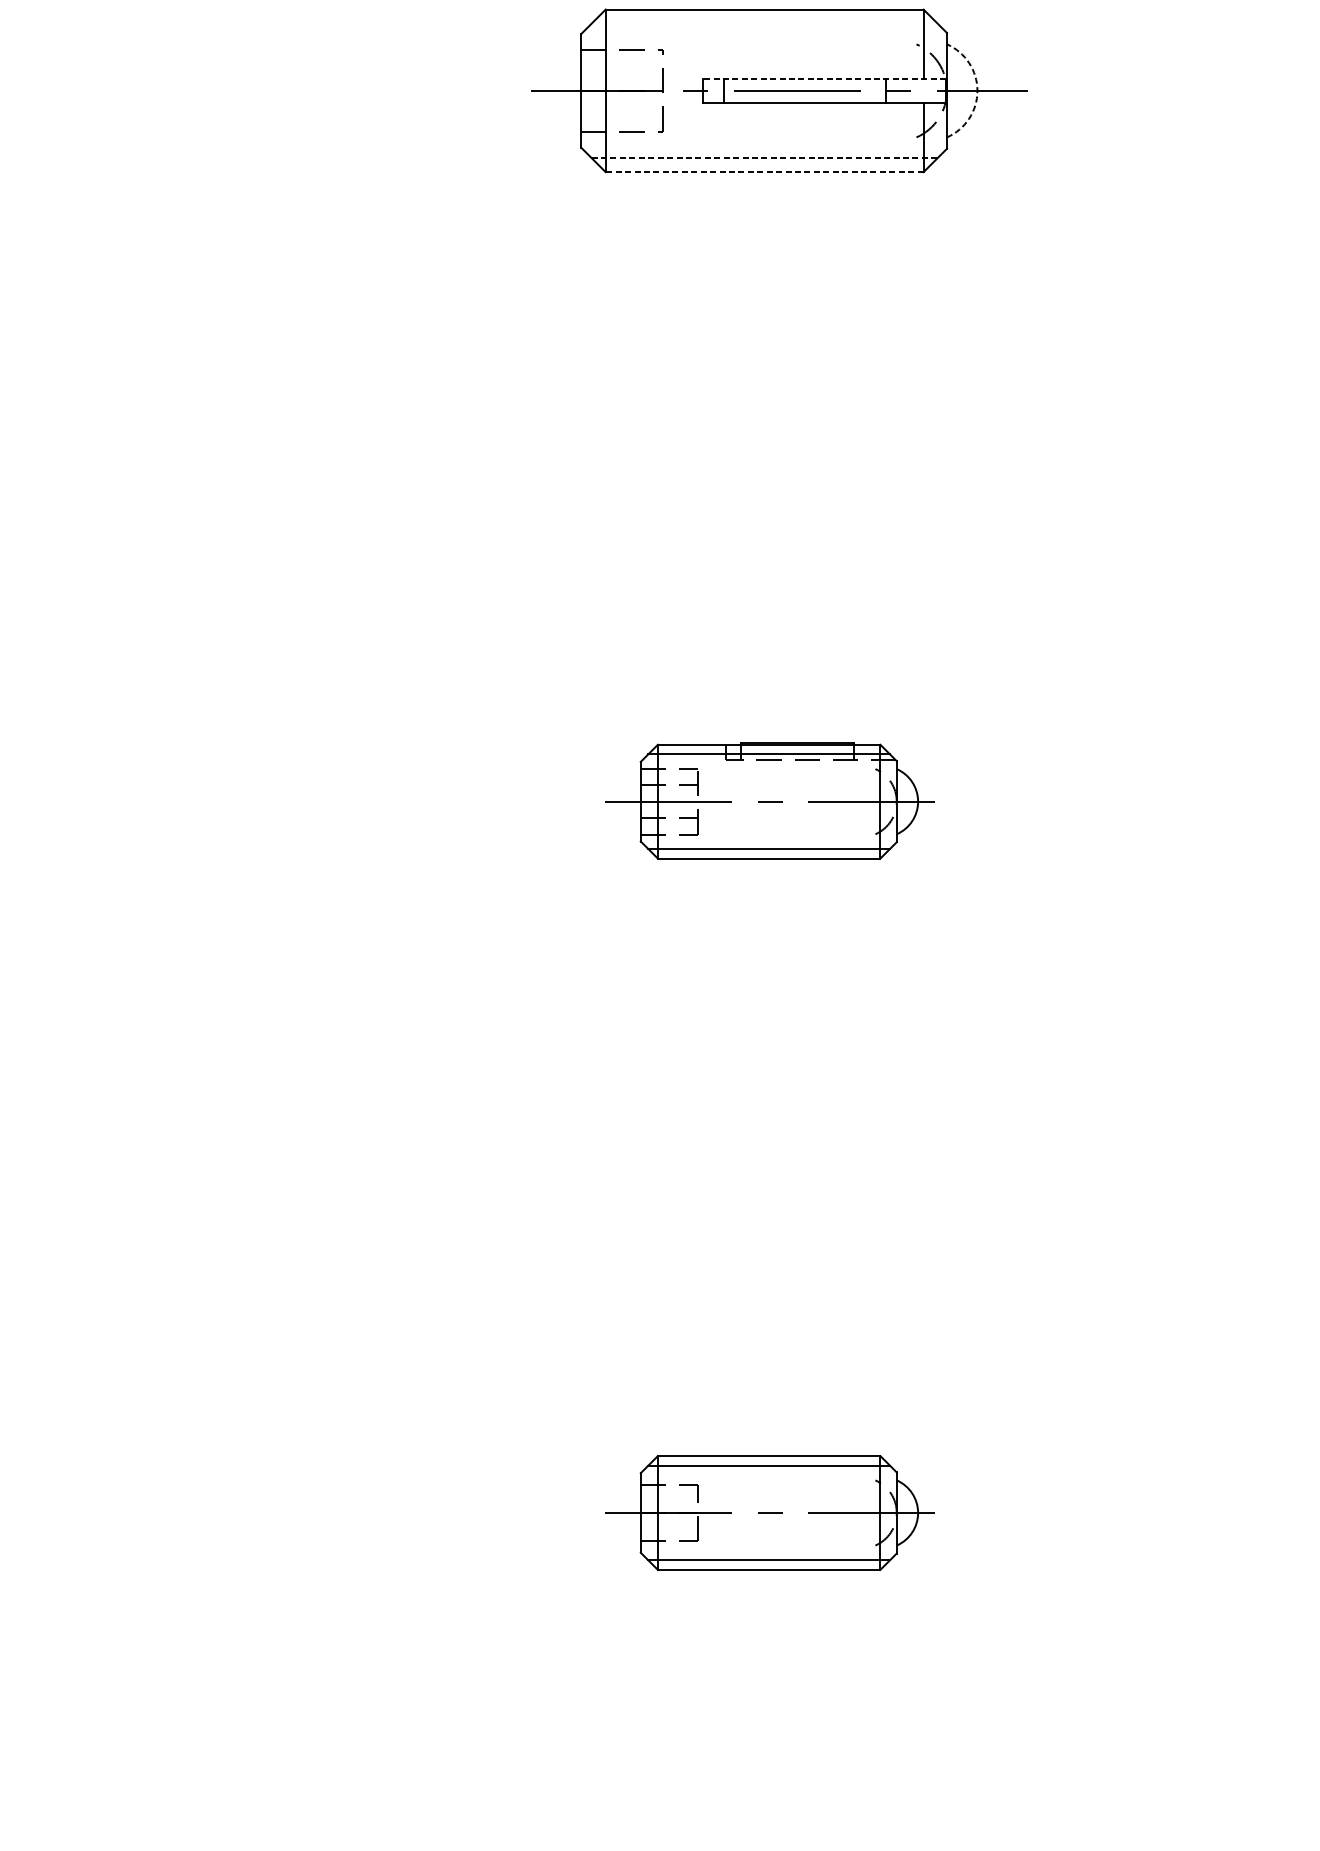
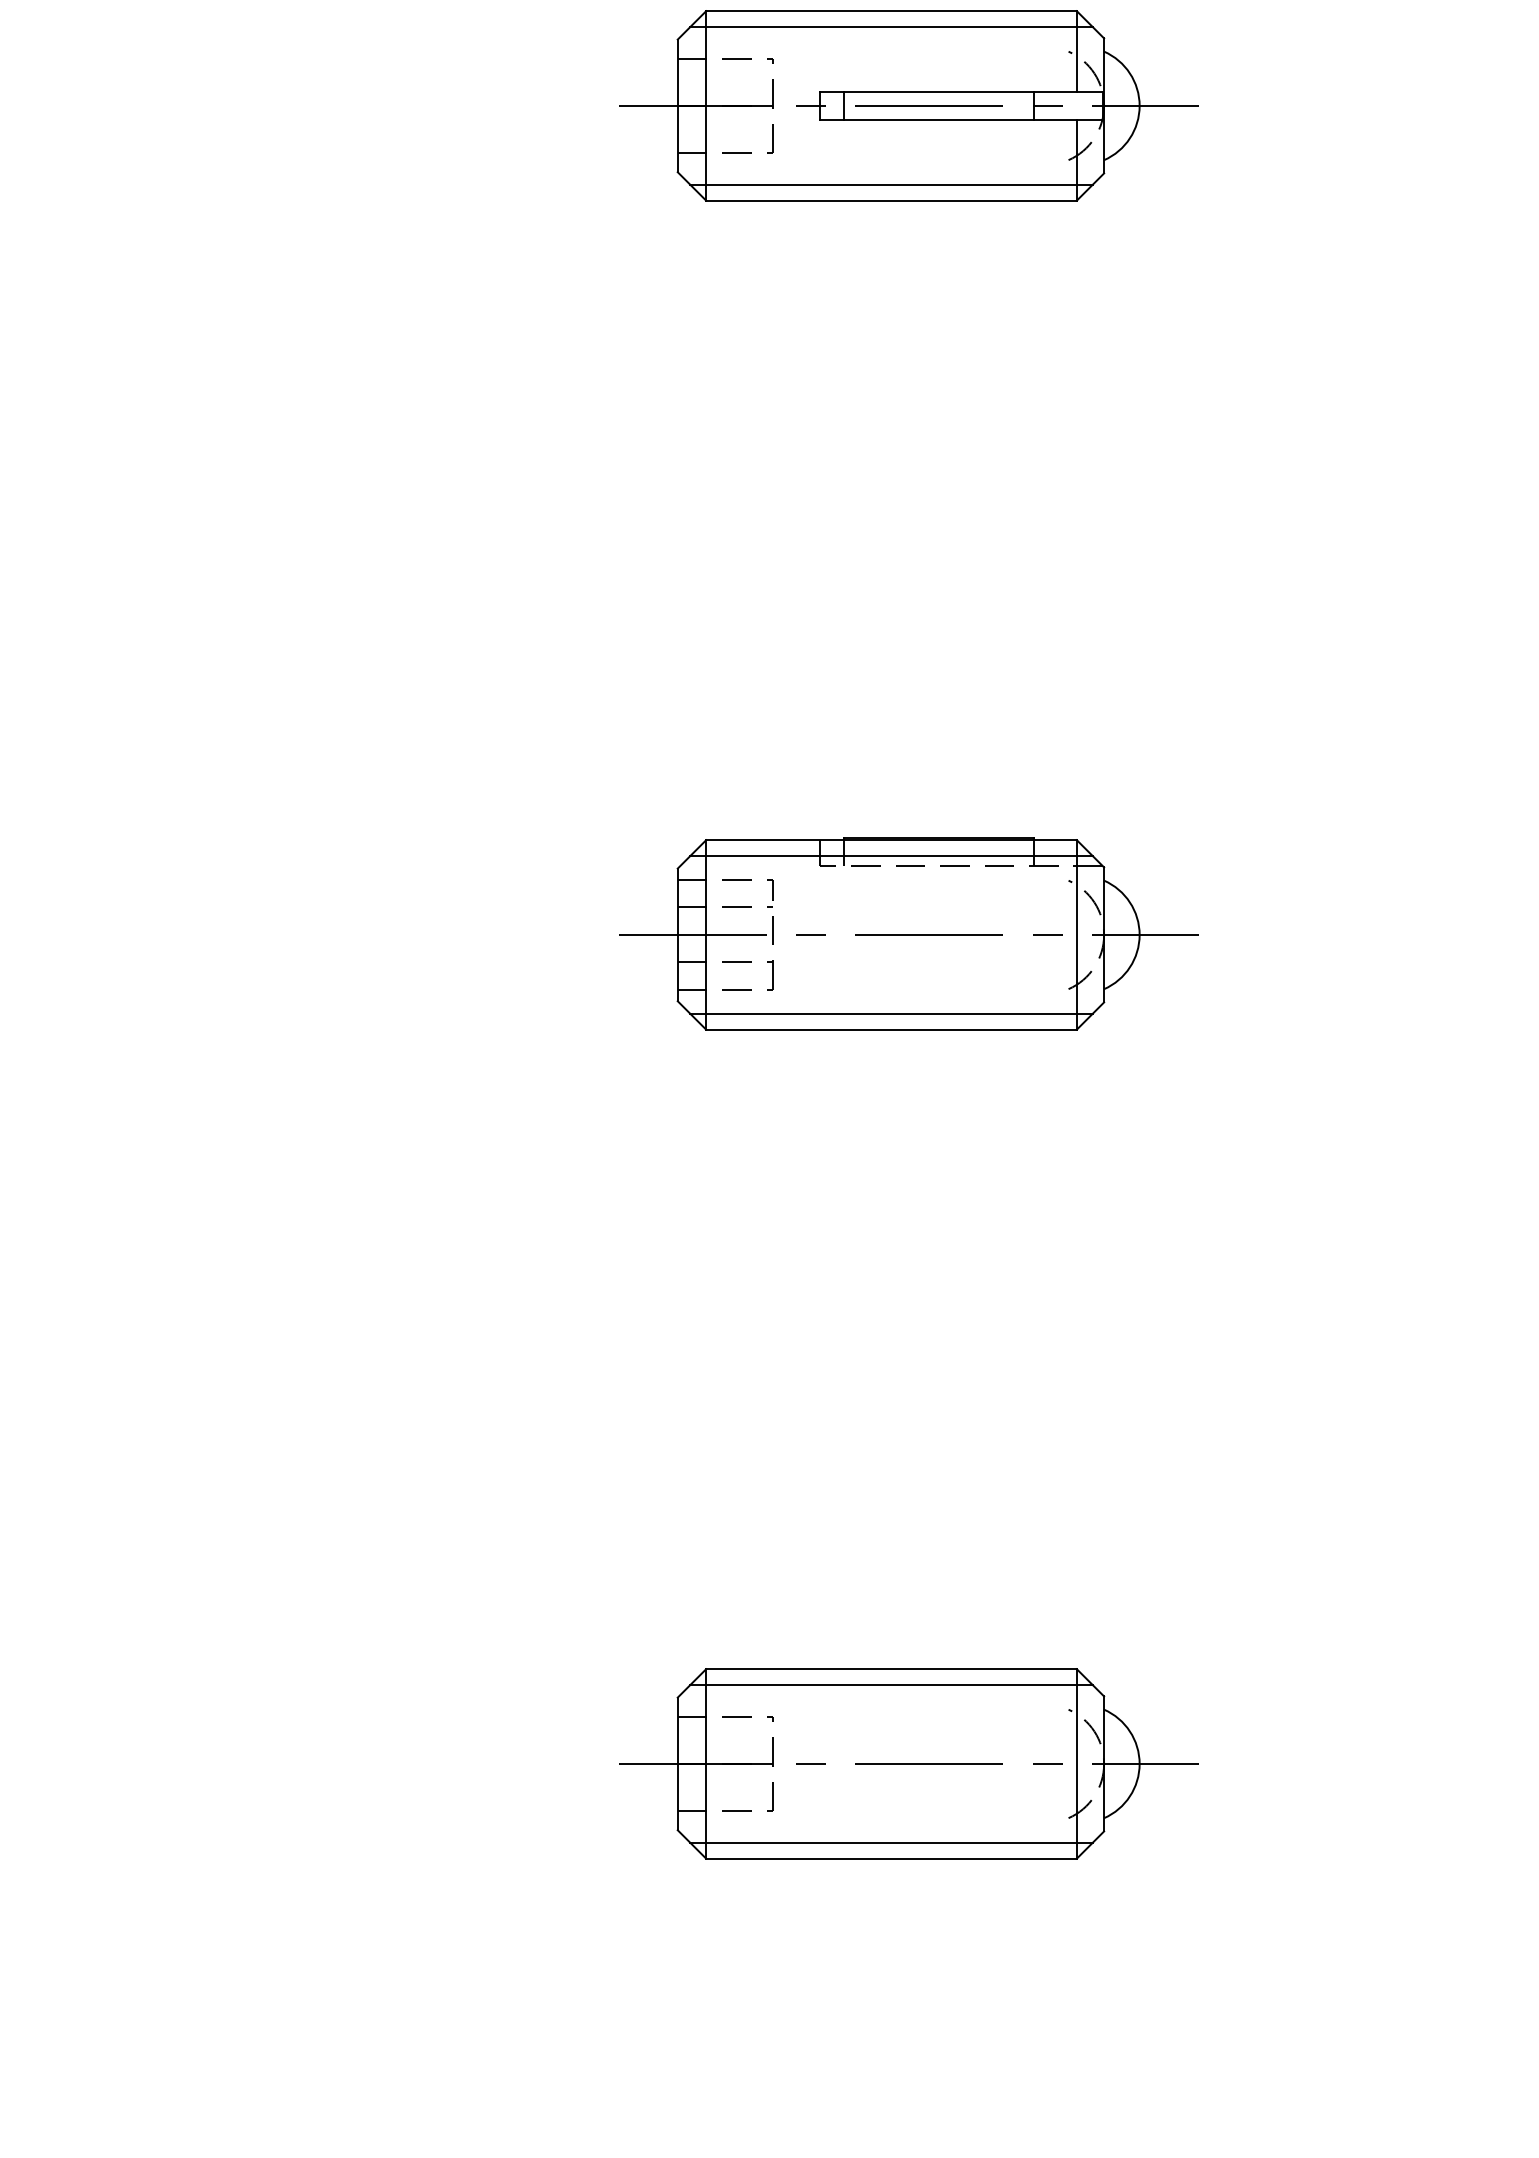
line: (764, 23) -> (891, 27), added
line: (824, 78) -> (961, 91), dashed -> solid
arc: (977, 90) -> (1139, 105), dashed -> solid
line: (763, 158) -> (890, 184), dashed -> solid
line: (764, 172) -> (891, 200), dashed -> solid
part: (779, 800) -> (908, 933), size x1.43
part: (779, 1512) -> (908, 1763), size x1.43

